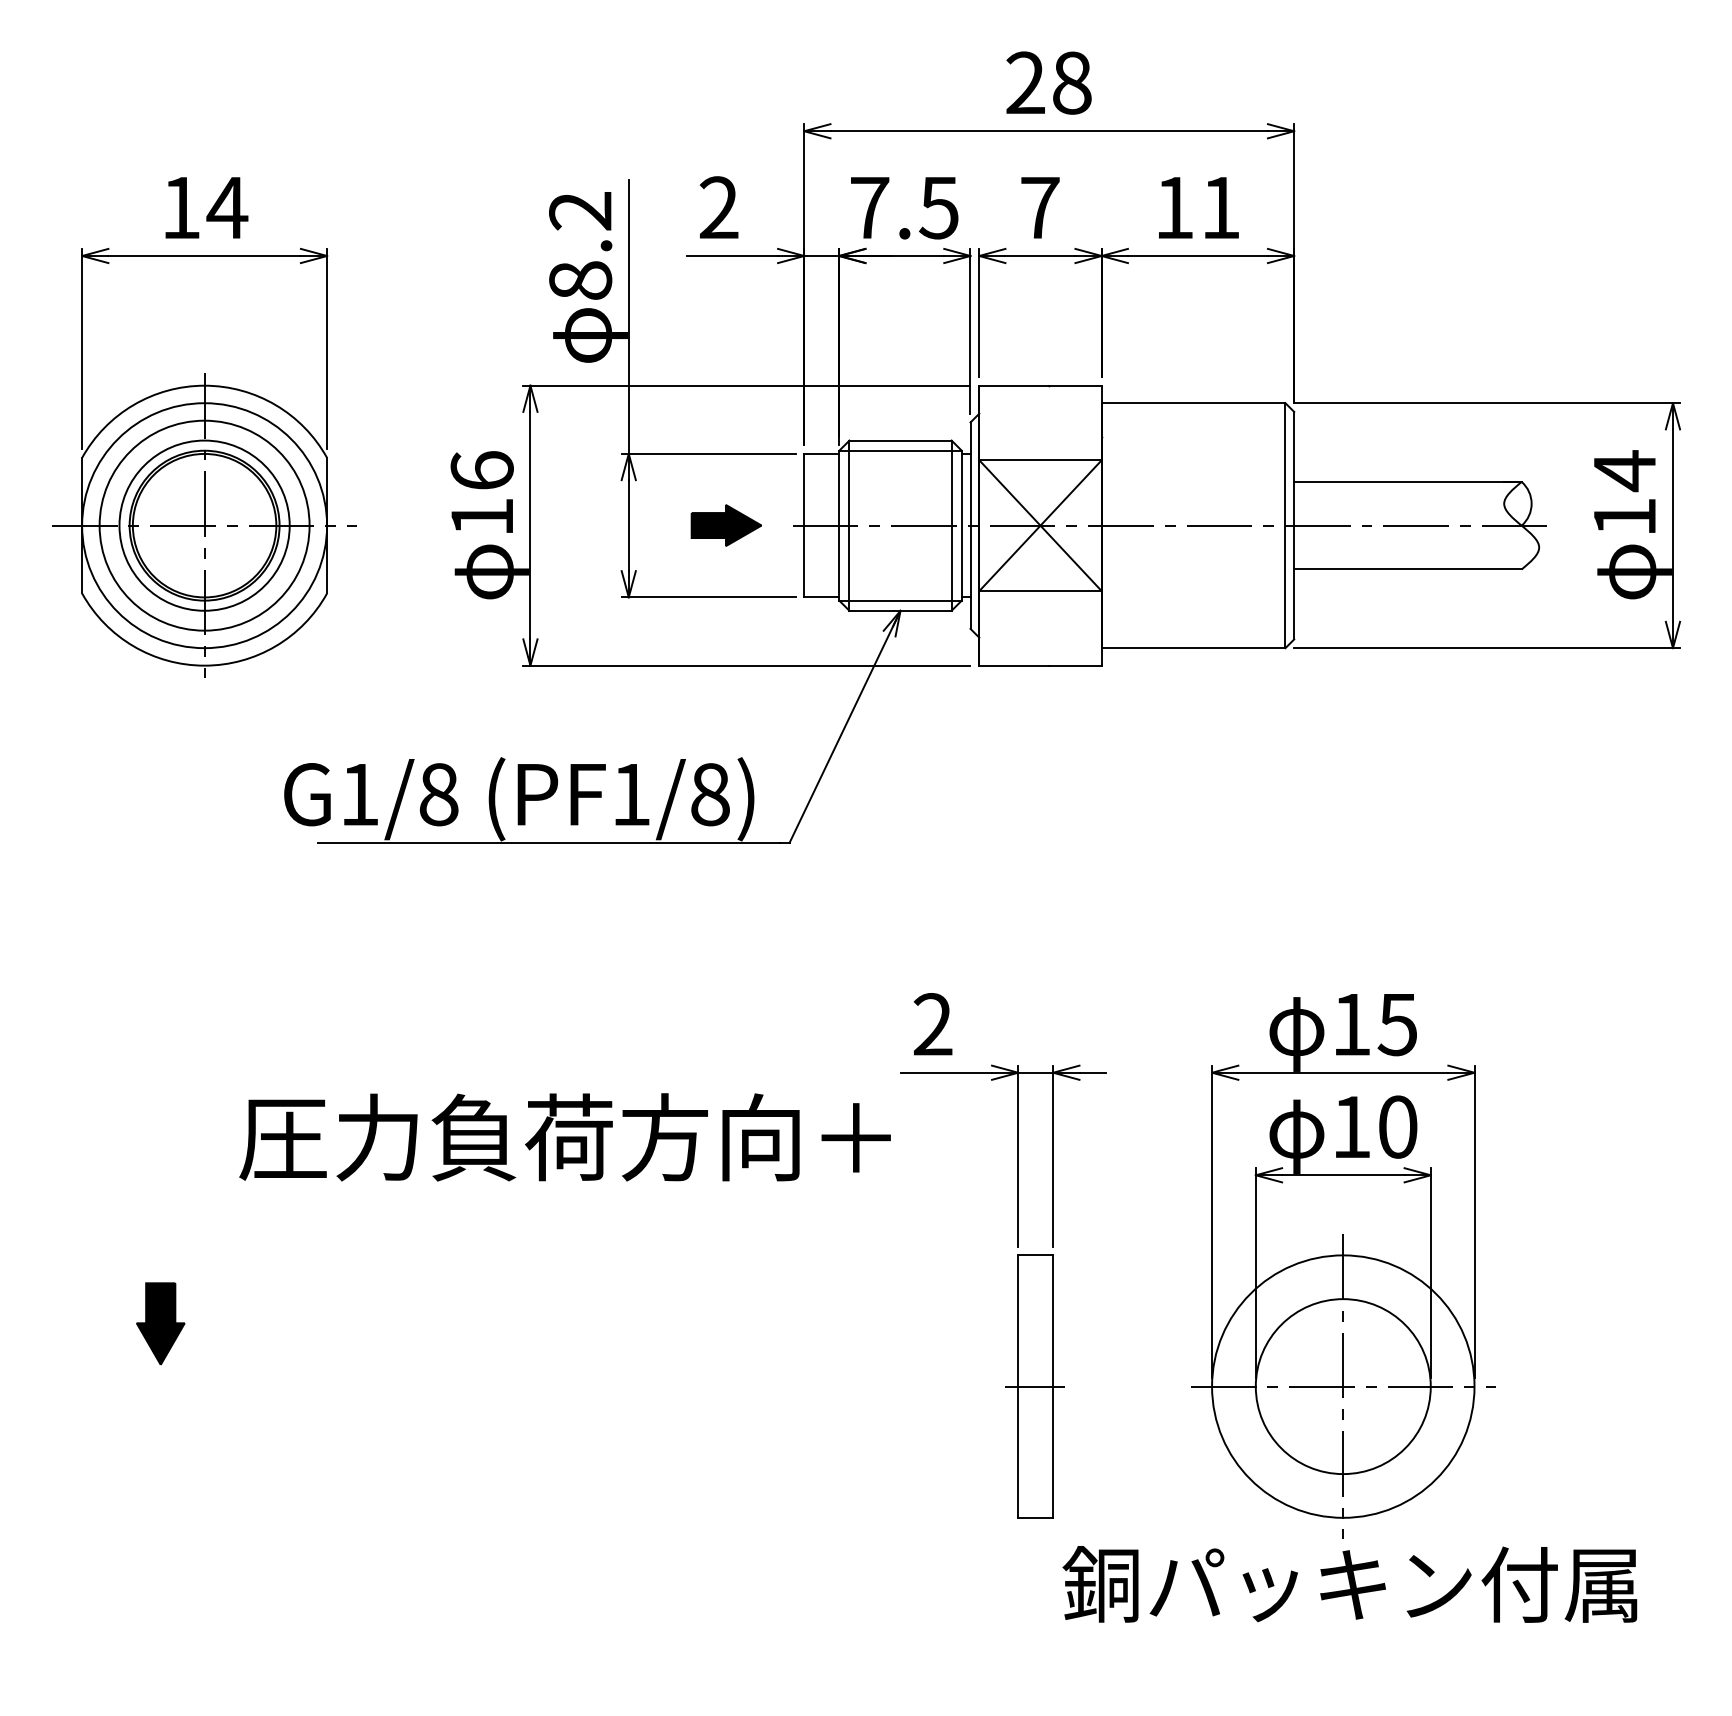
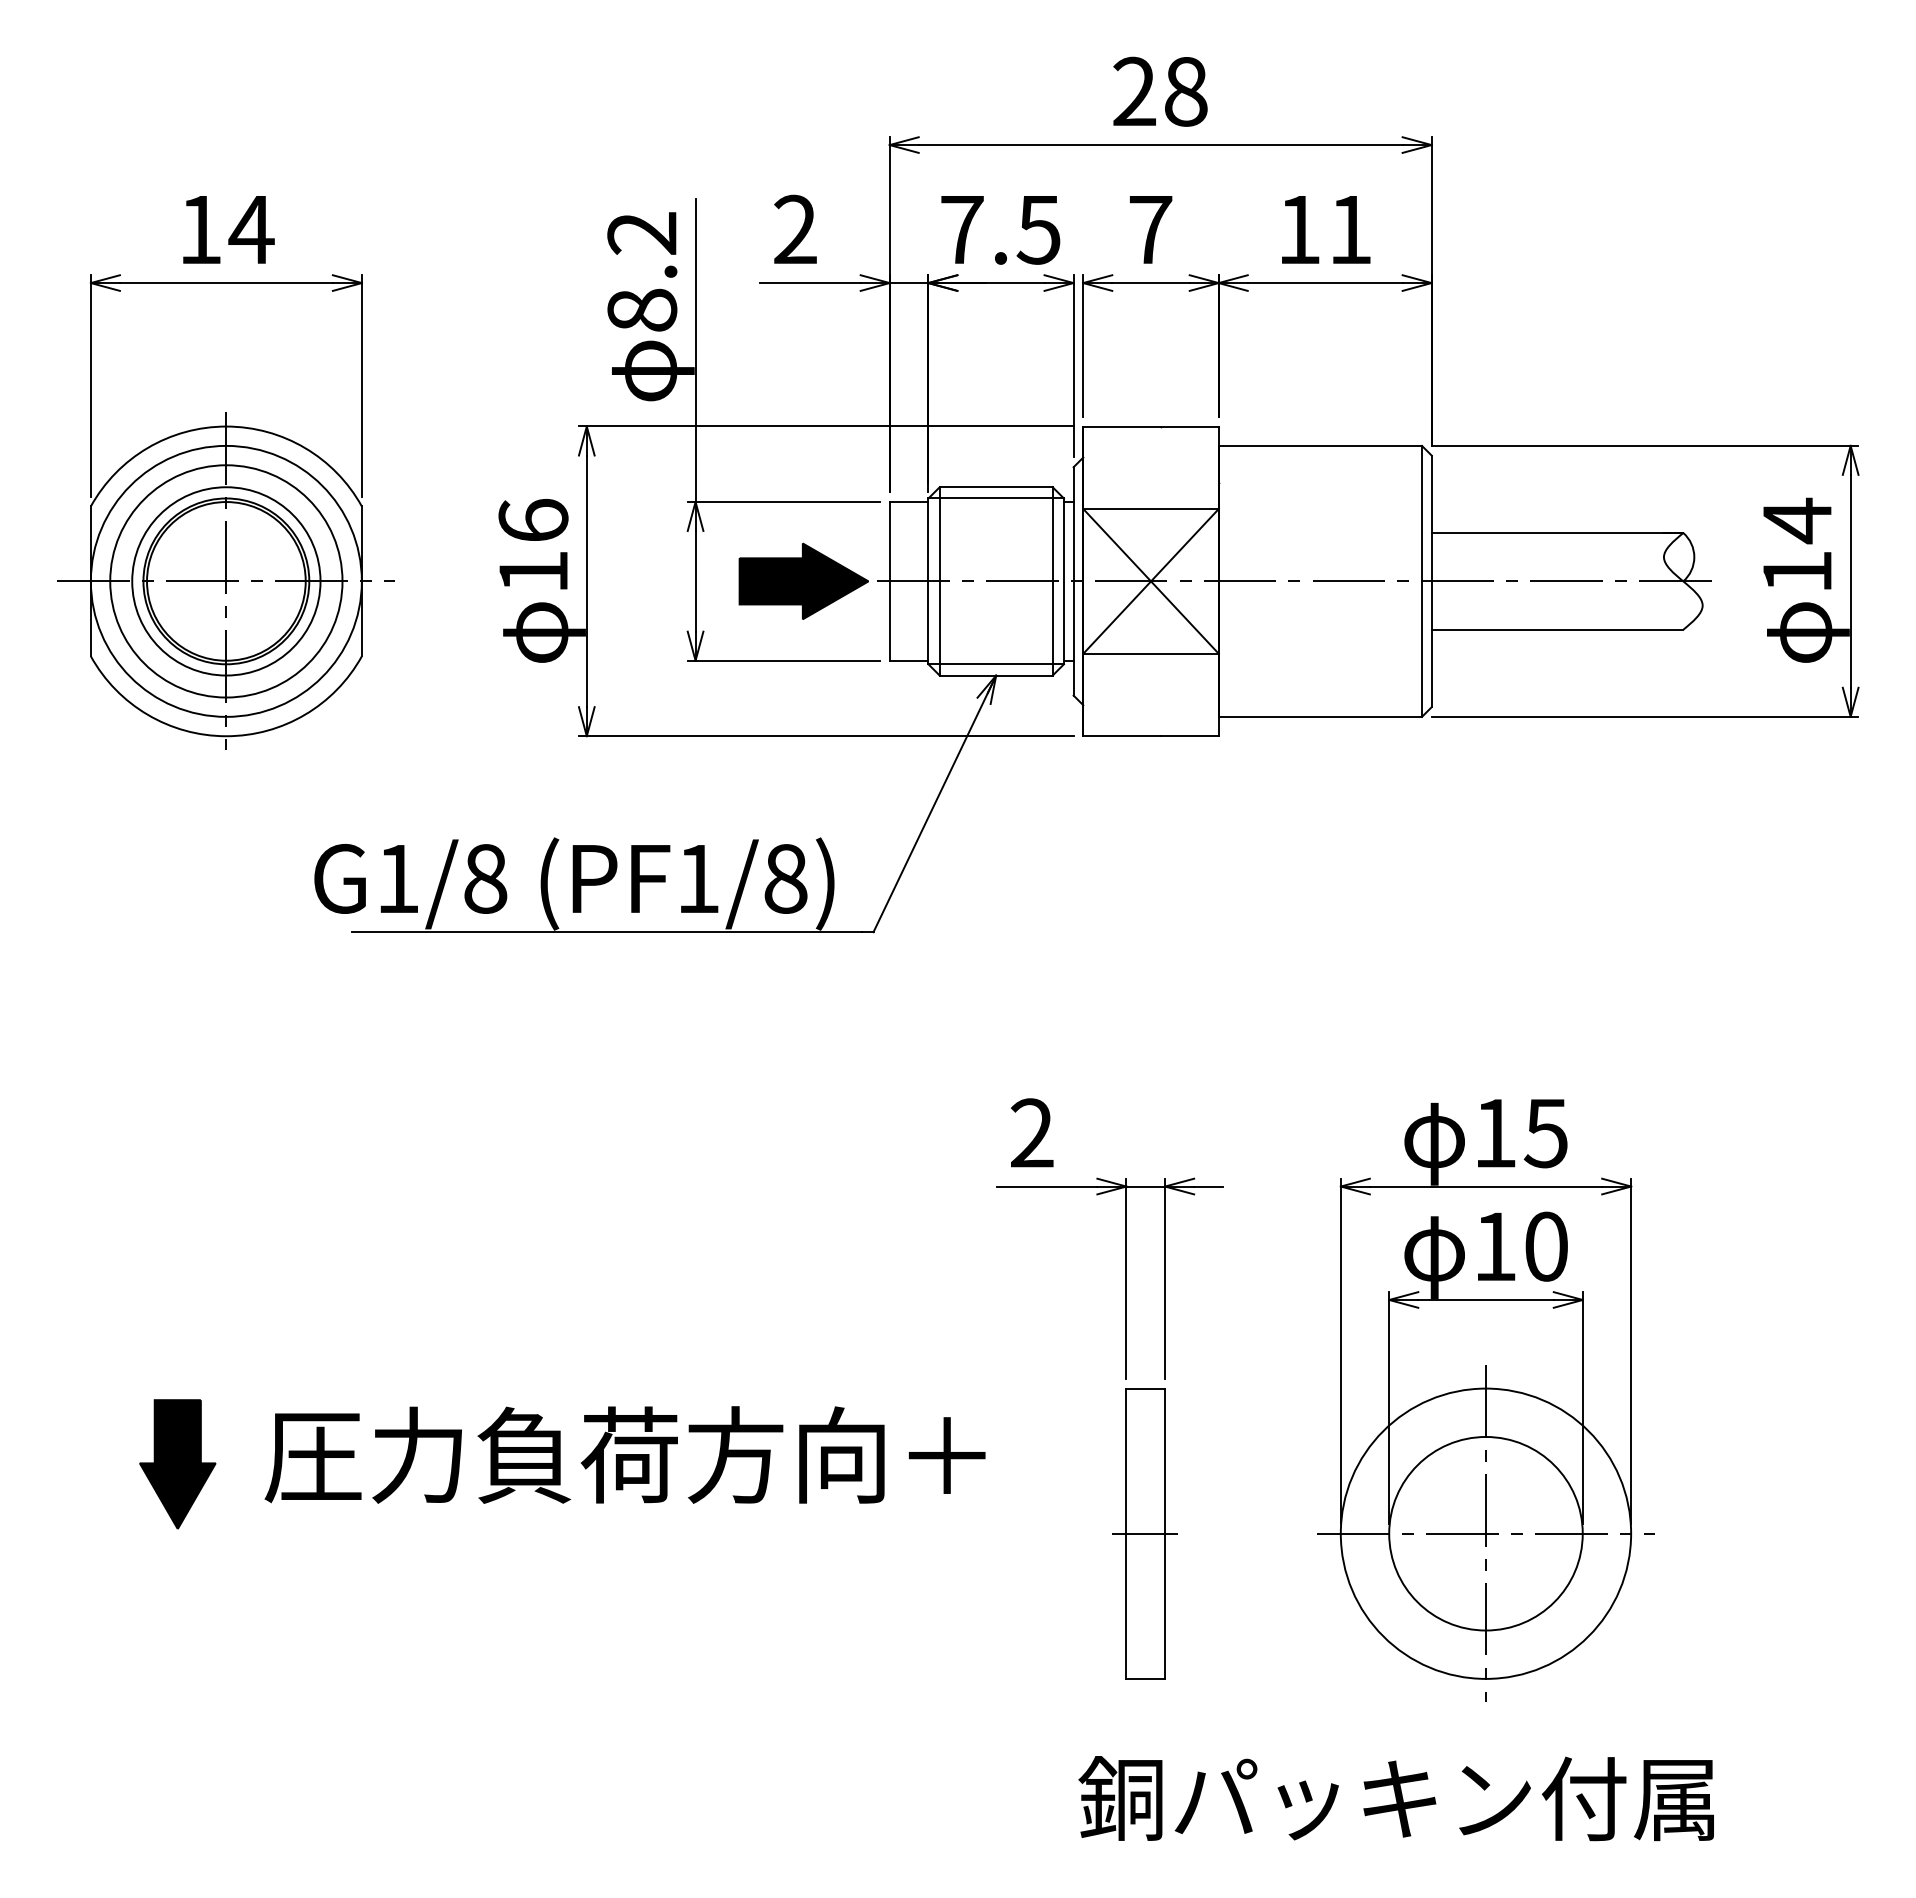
part: (726, 524) -> (803, 580), size x1.67
text: (564, 1136) -> (624, 1454), moved
part: (160, 1324) -> (177, 1464), size x1.43
text: (1349, 1584) -> (1395, 1798), moved

